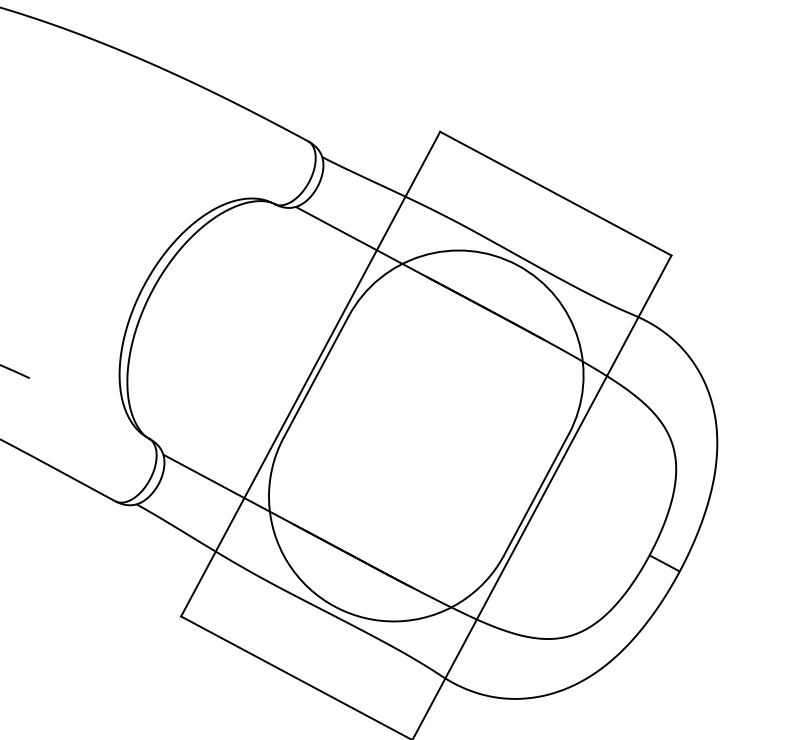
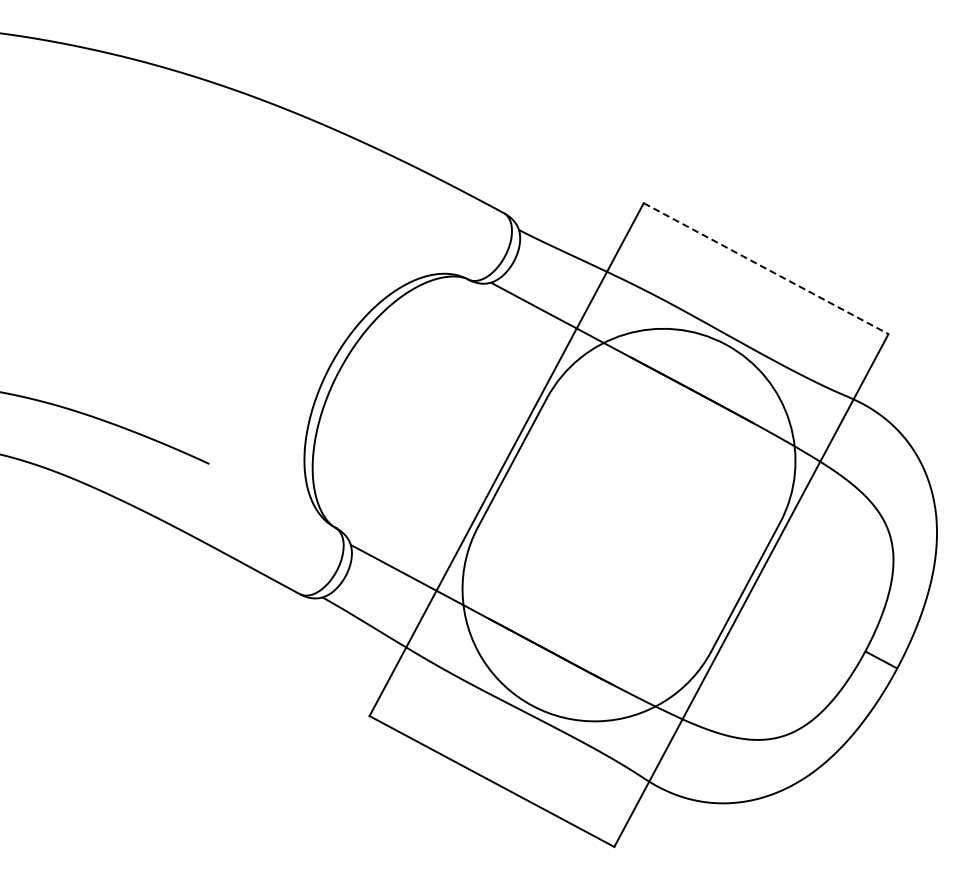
line: (556, 193) -> (766, 268), solid -> dashed

